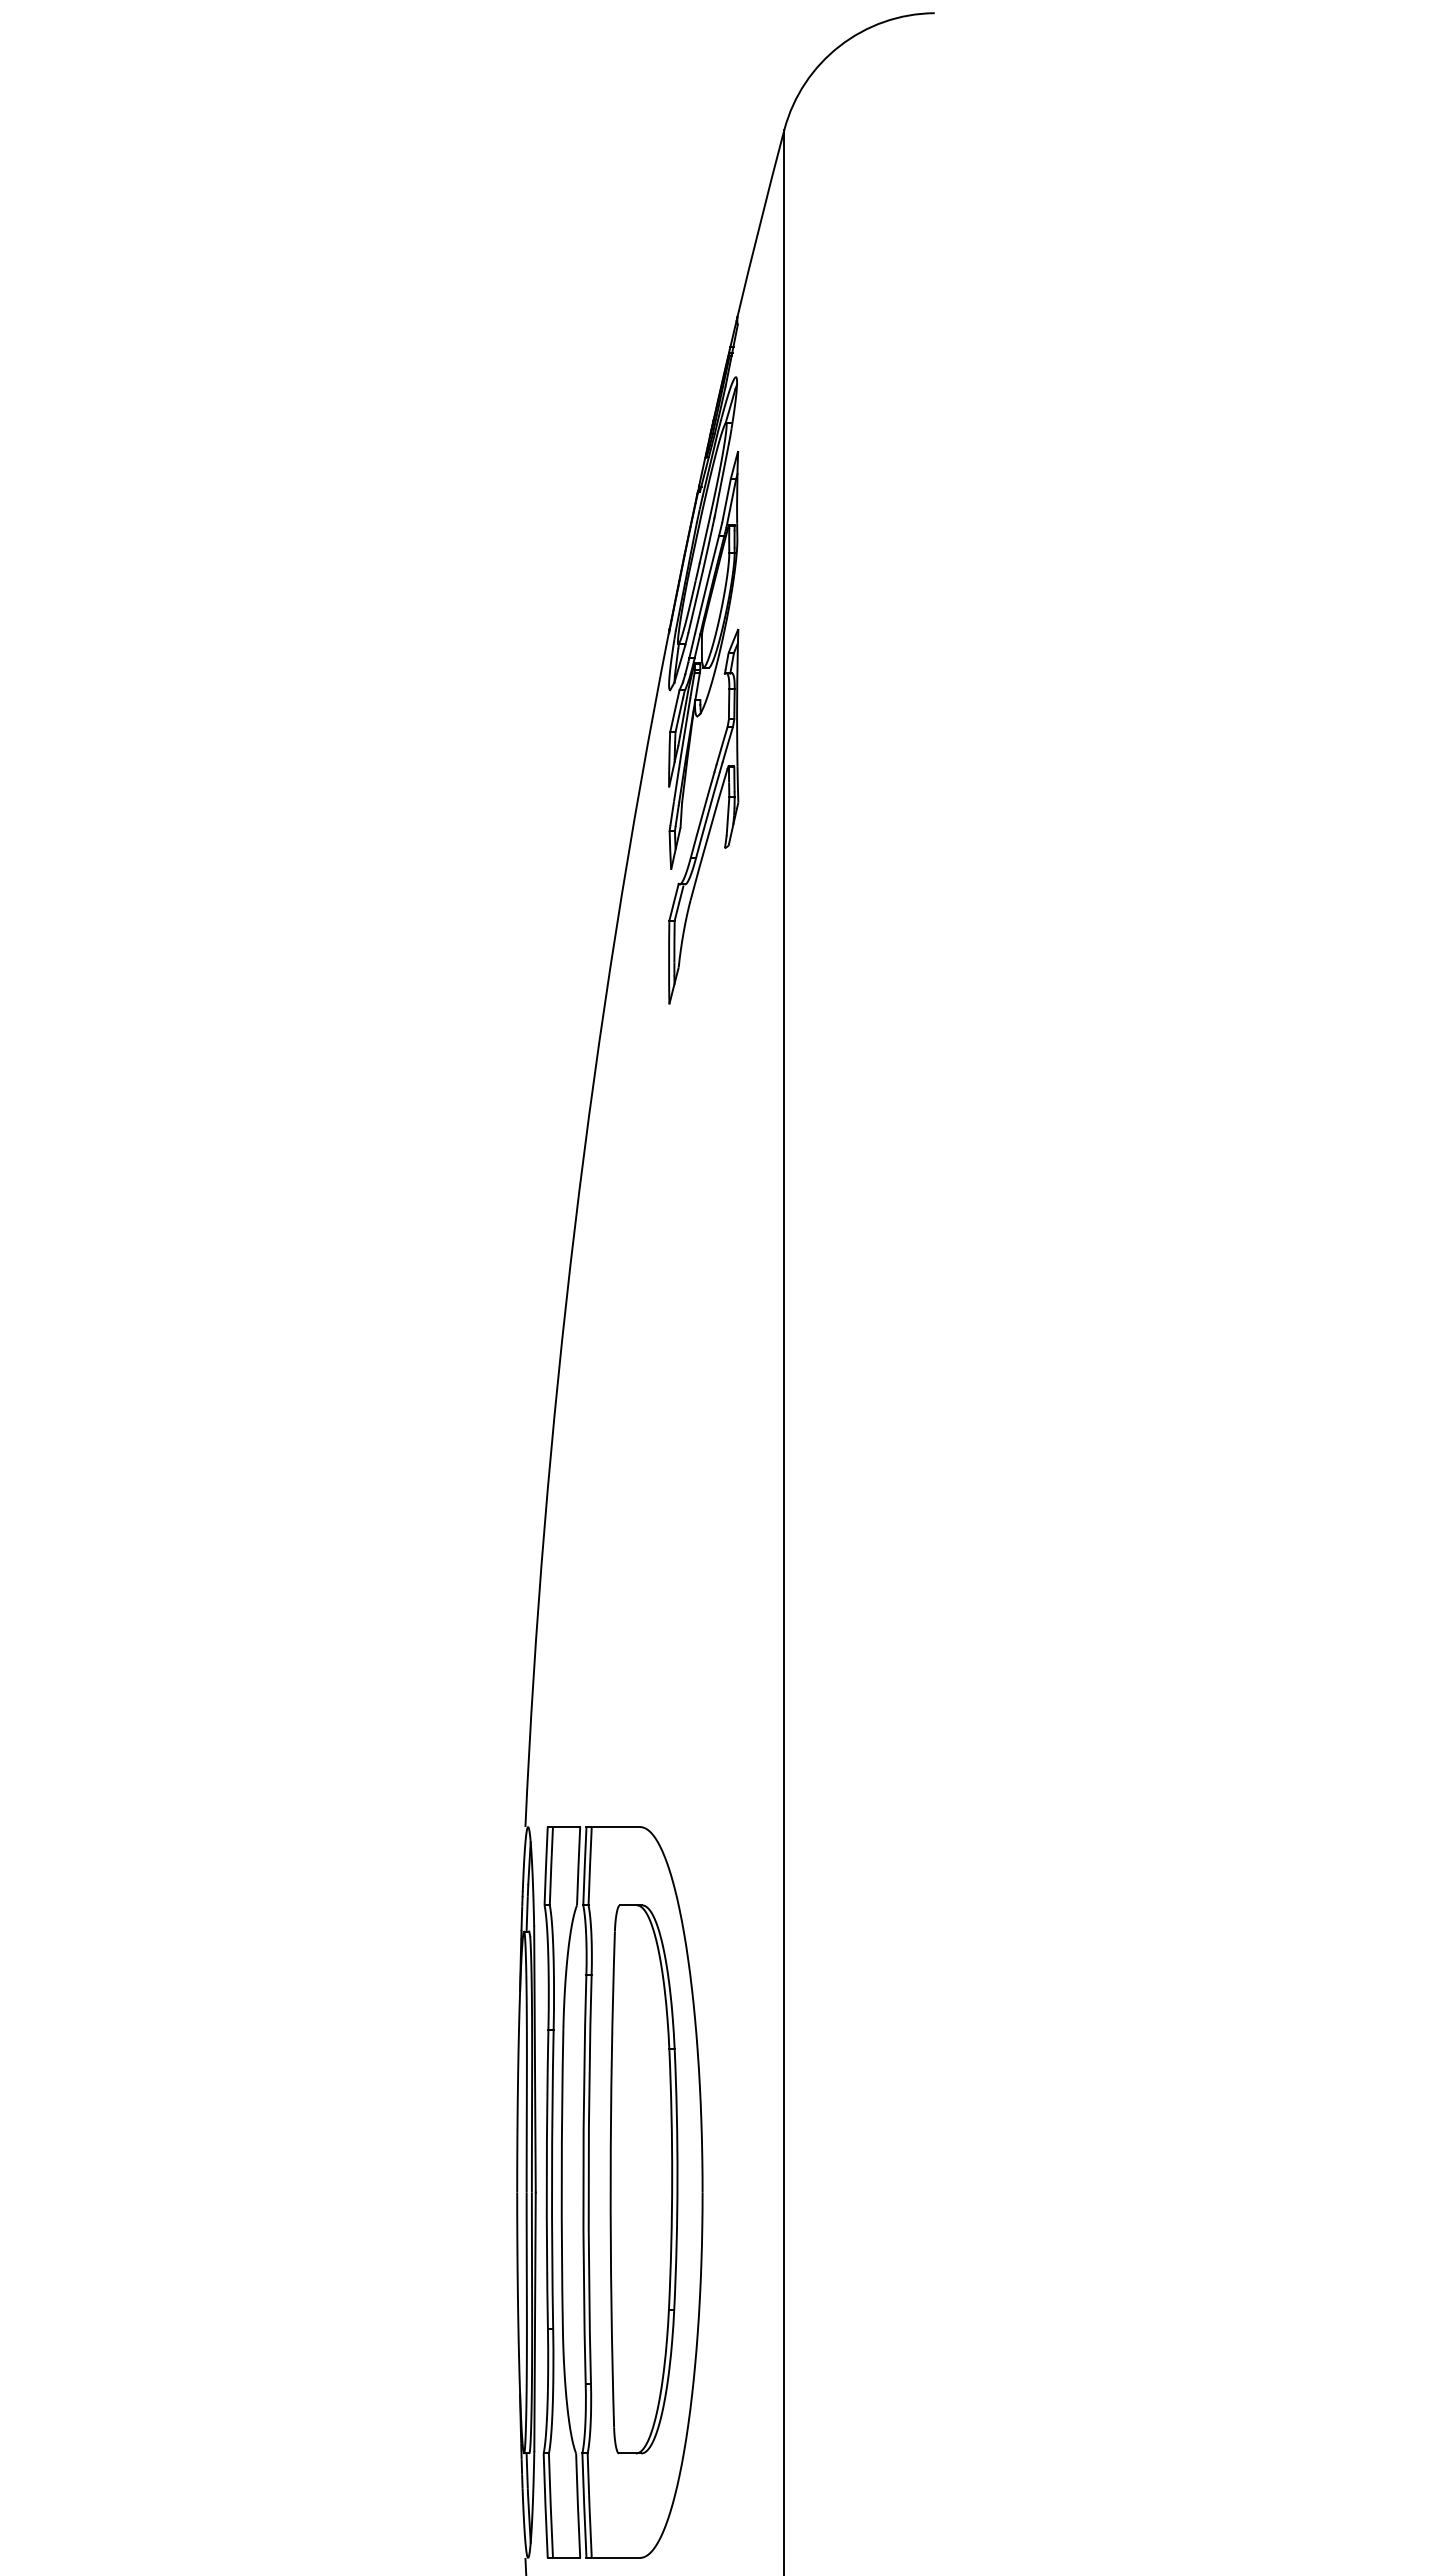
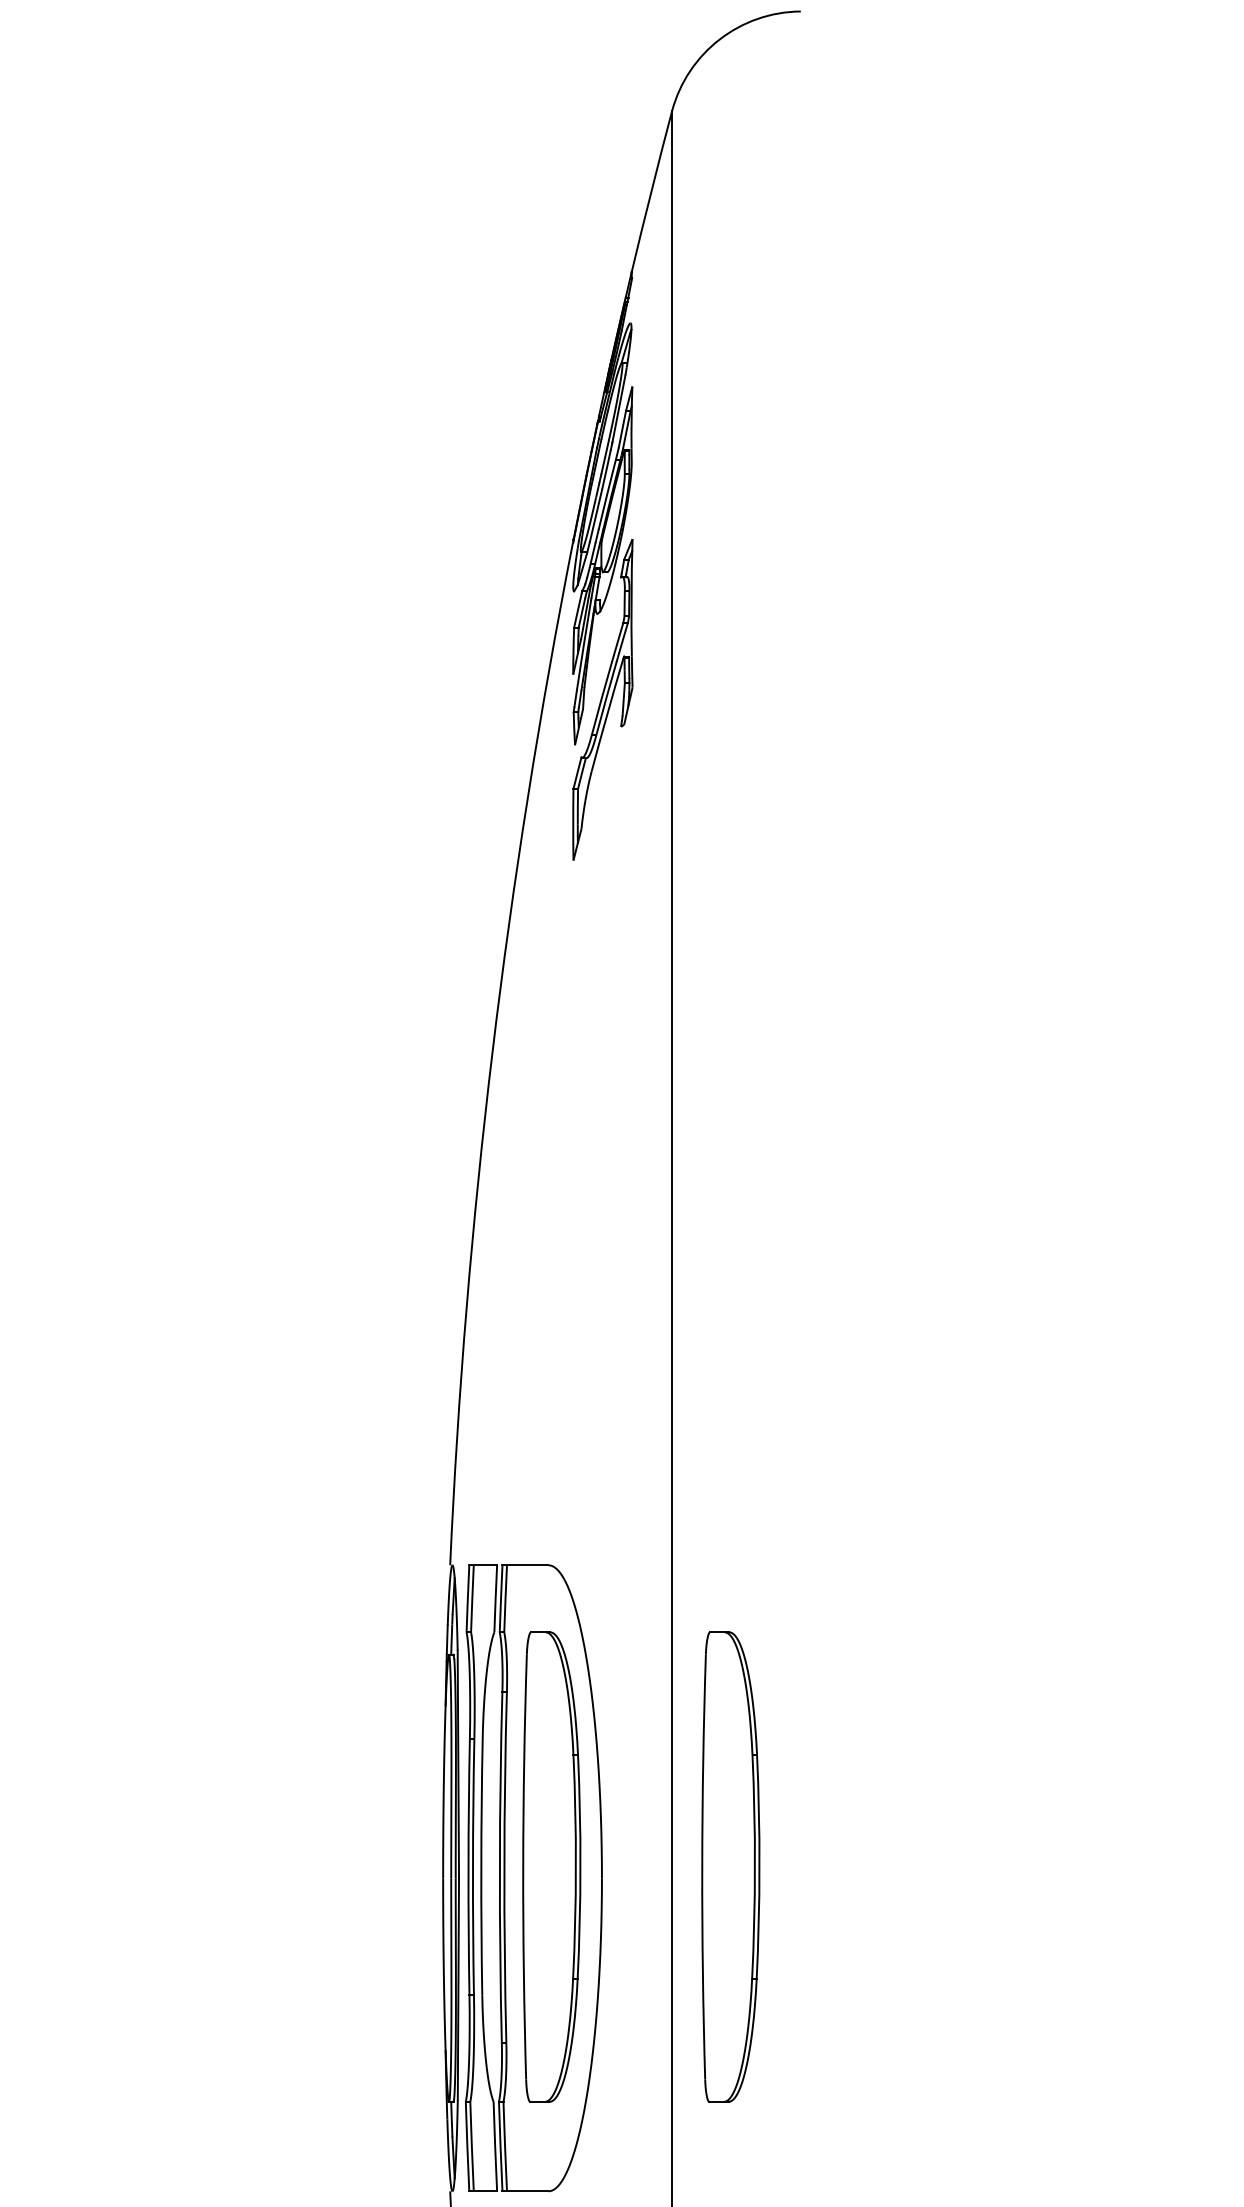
part: (852, 2179) -> (730, 1867), added

